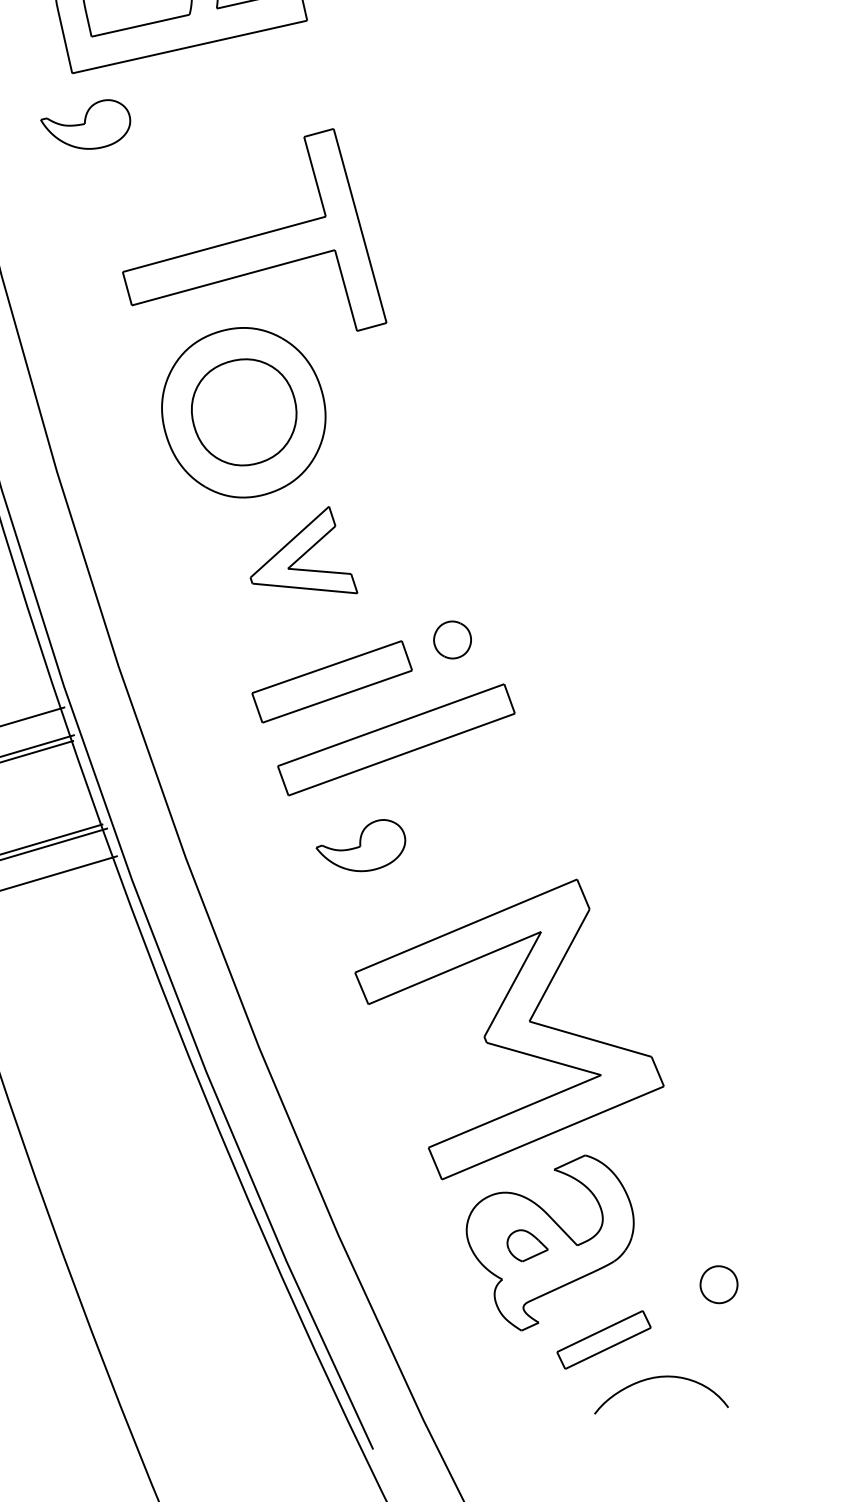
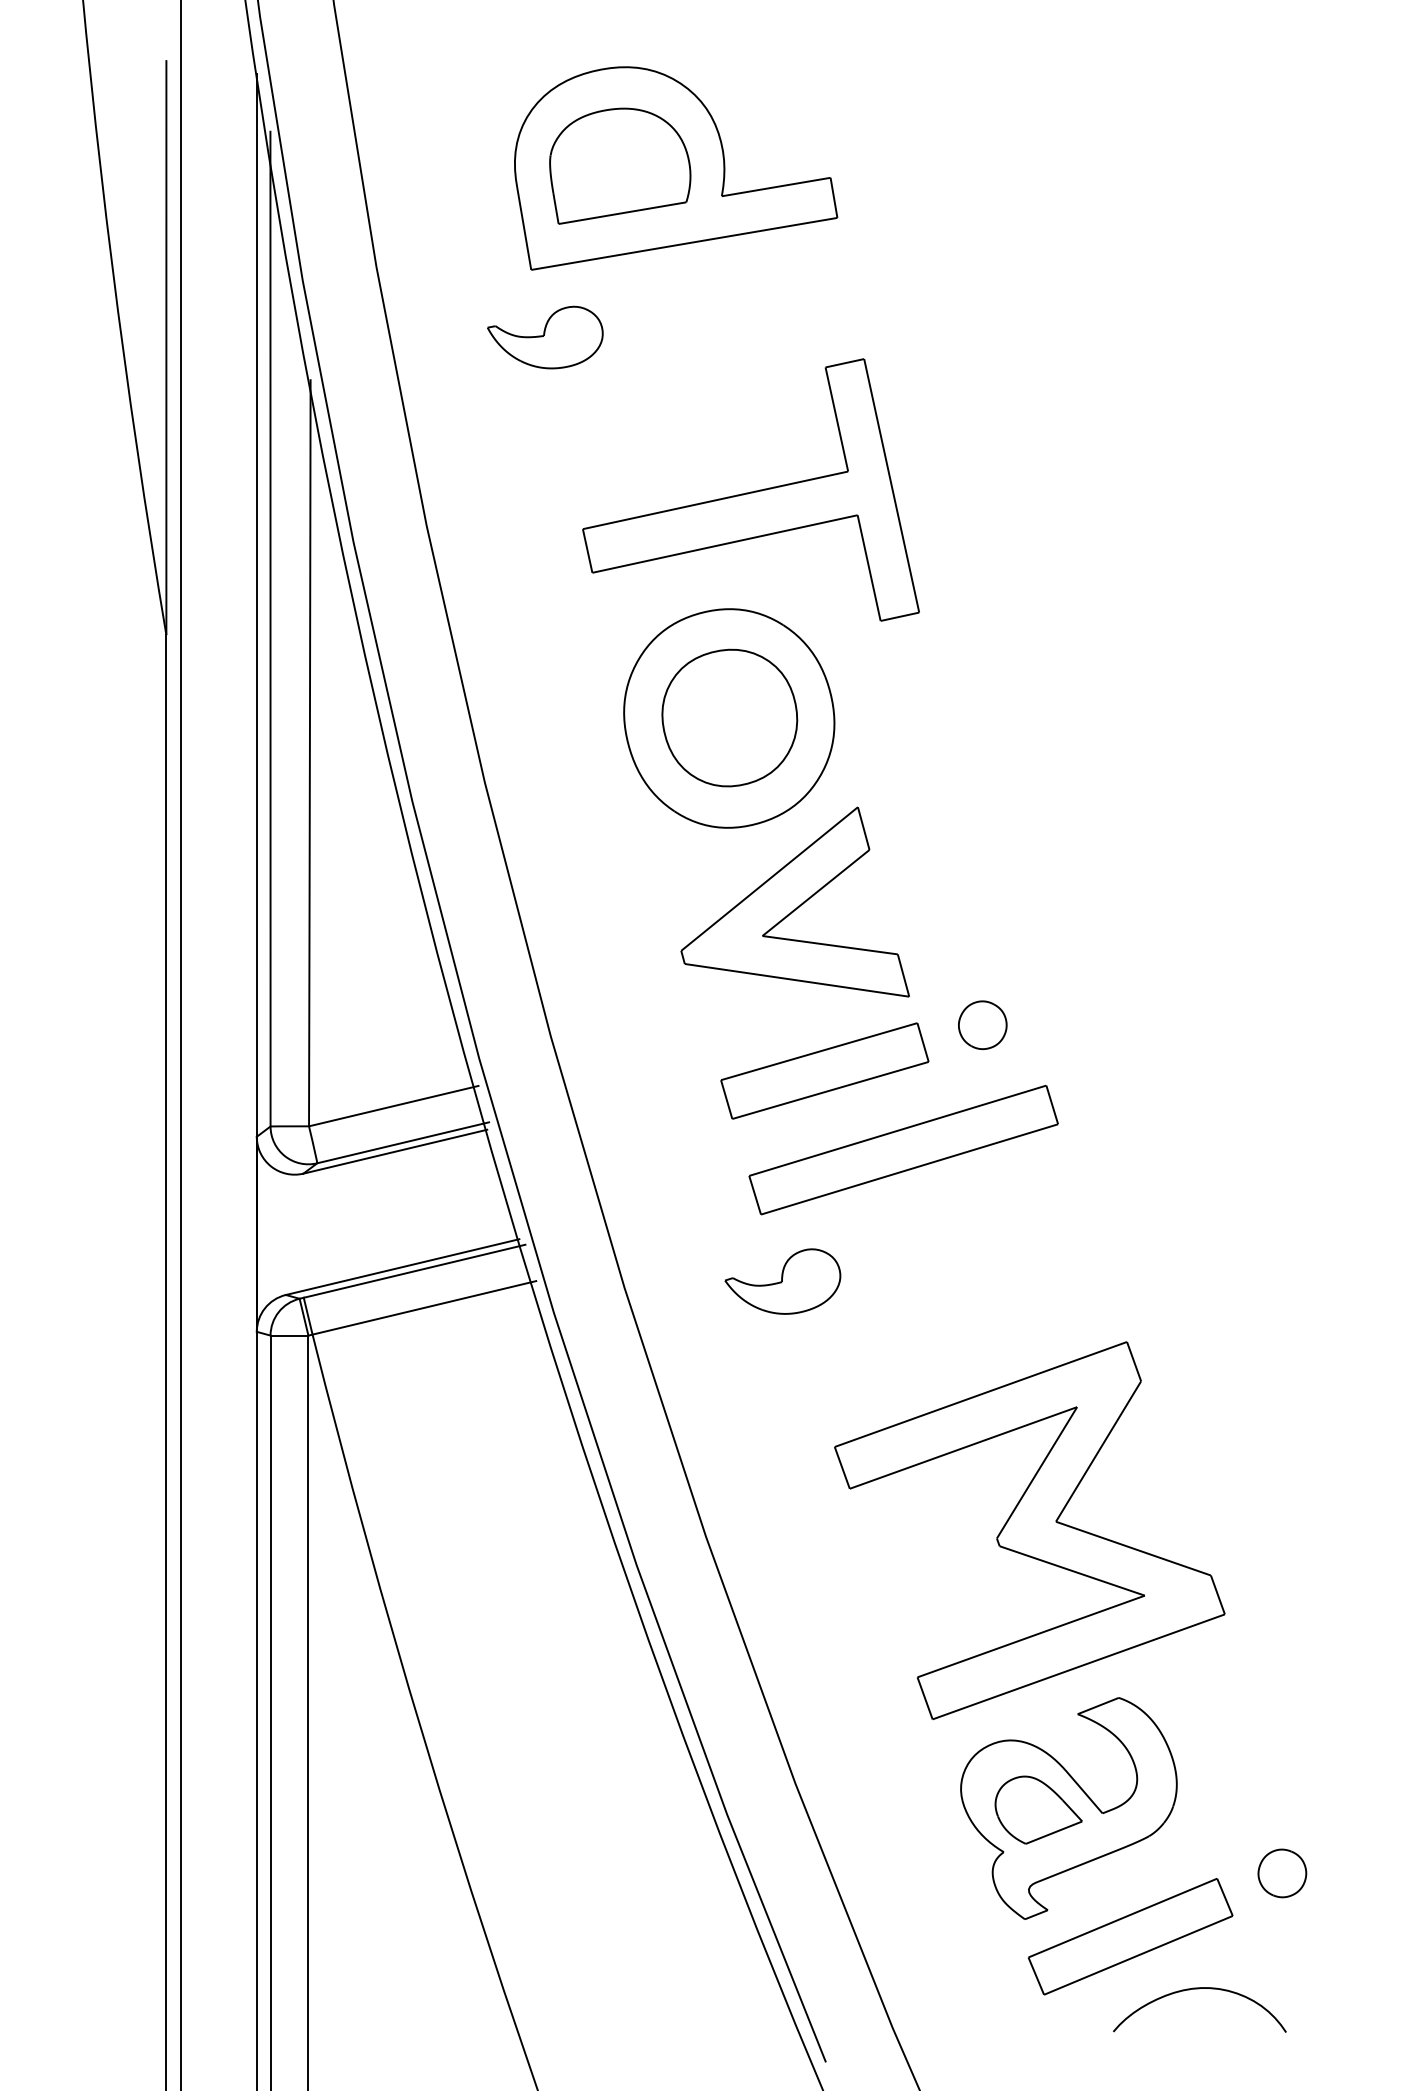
part: (301, 551) -> (794, 901), size x1.67
part: (360, 846) -> (782, 1281), moved
part: (527, 1245) -> (1038, 1809), size x1.67
part: (603, 1339) -> (1130, 1936), size x1.67

